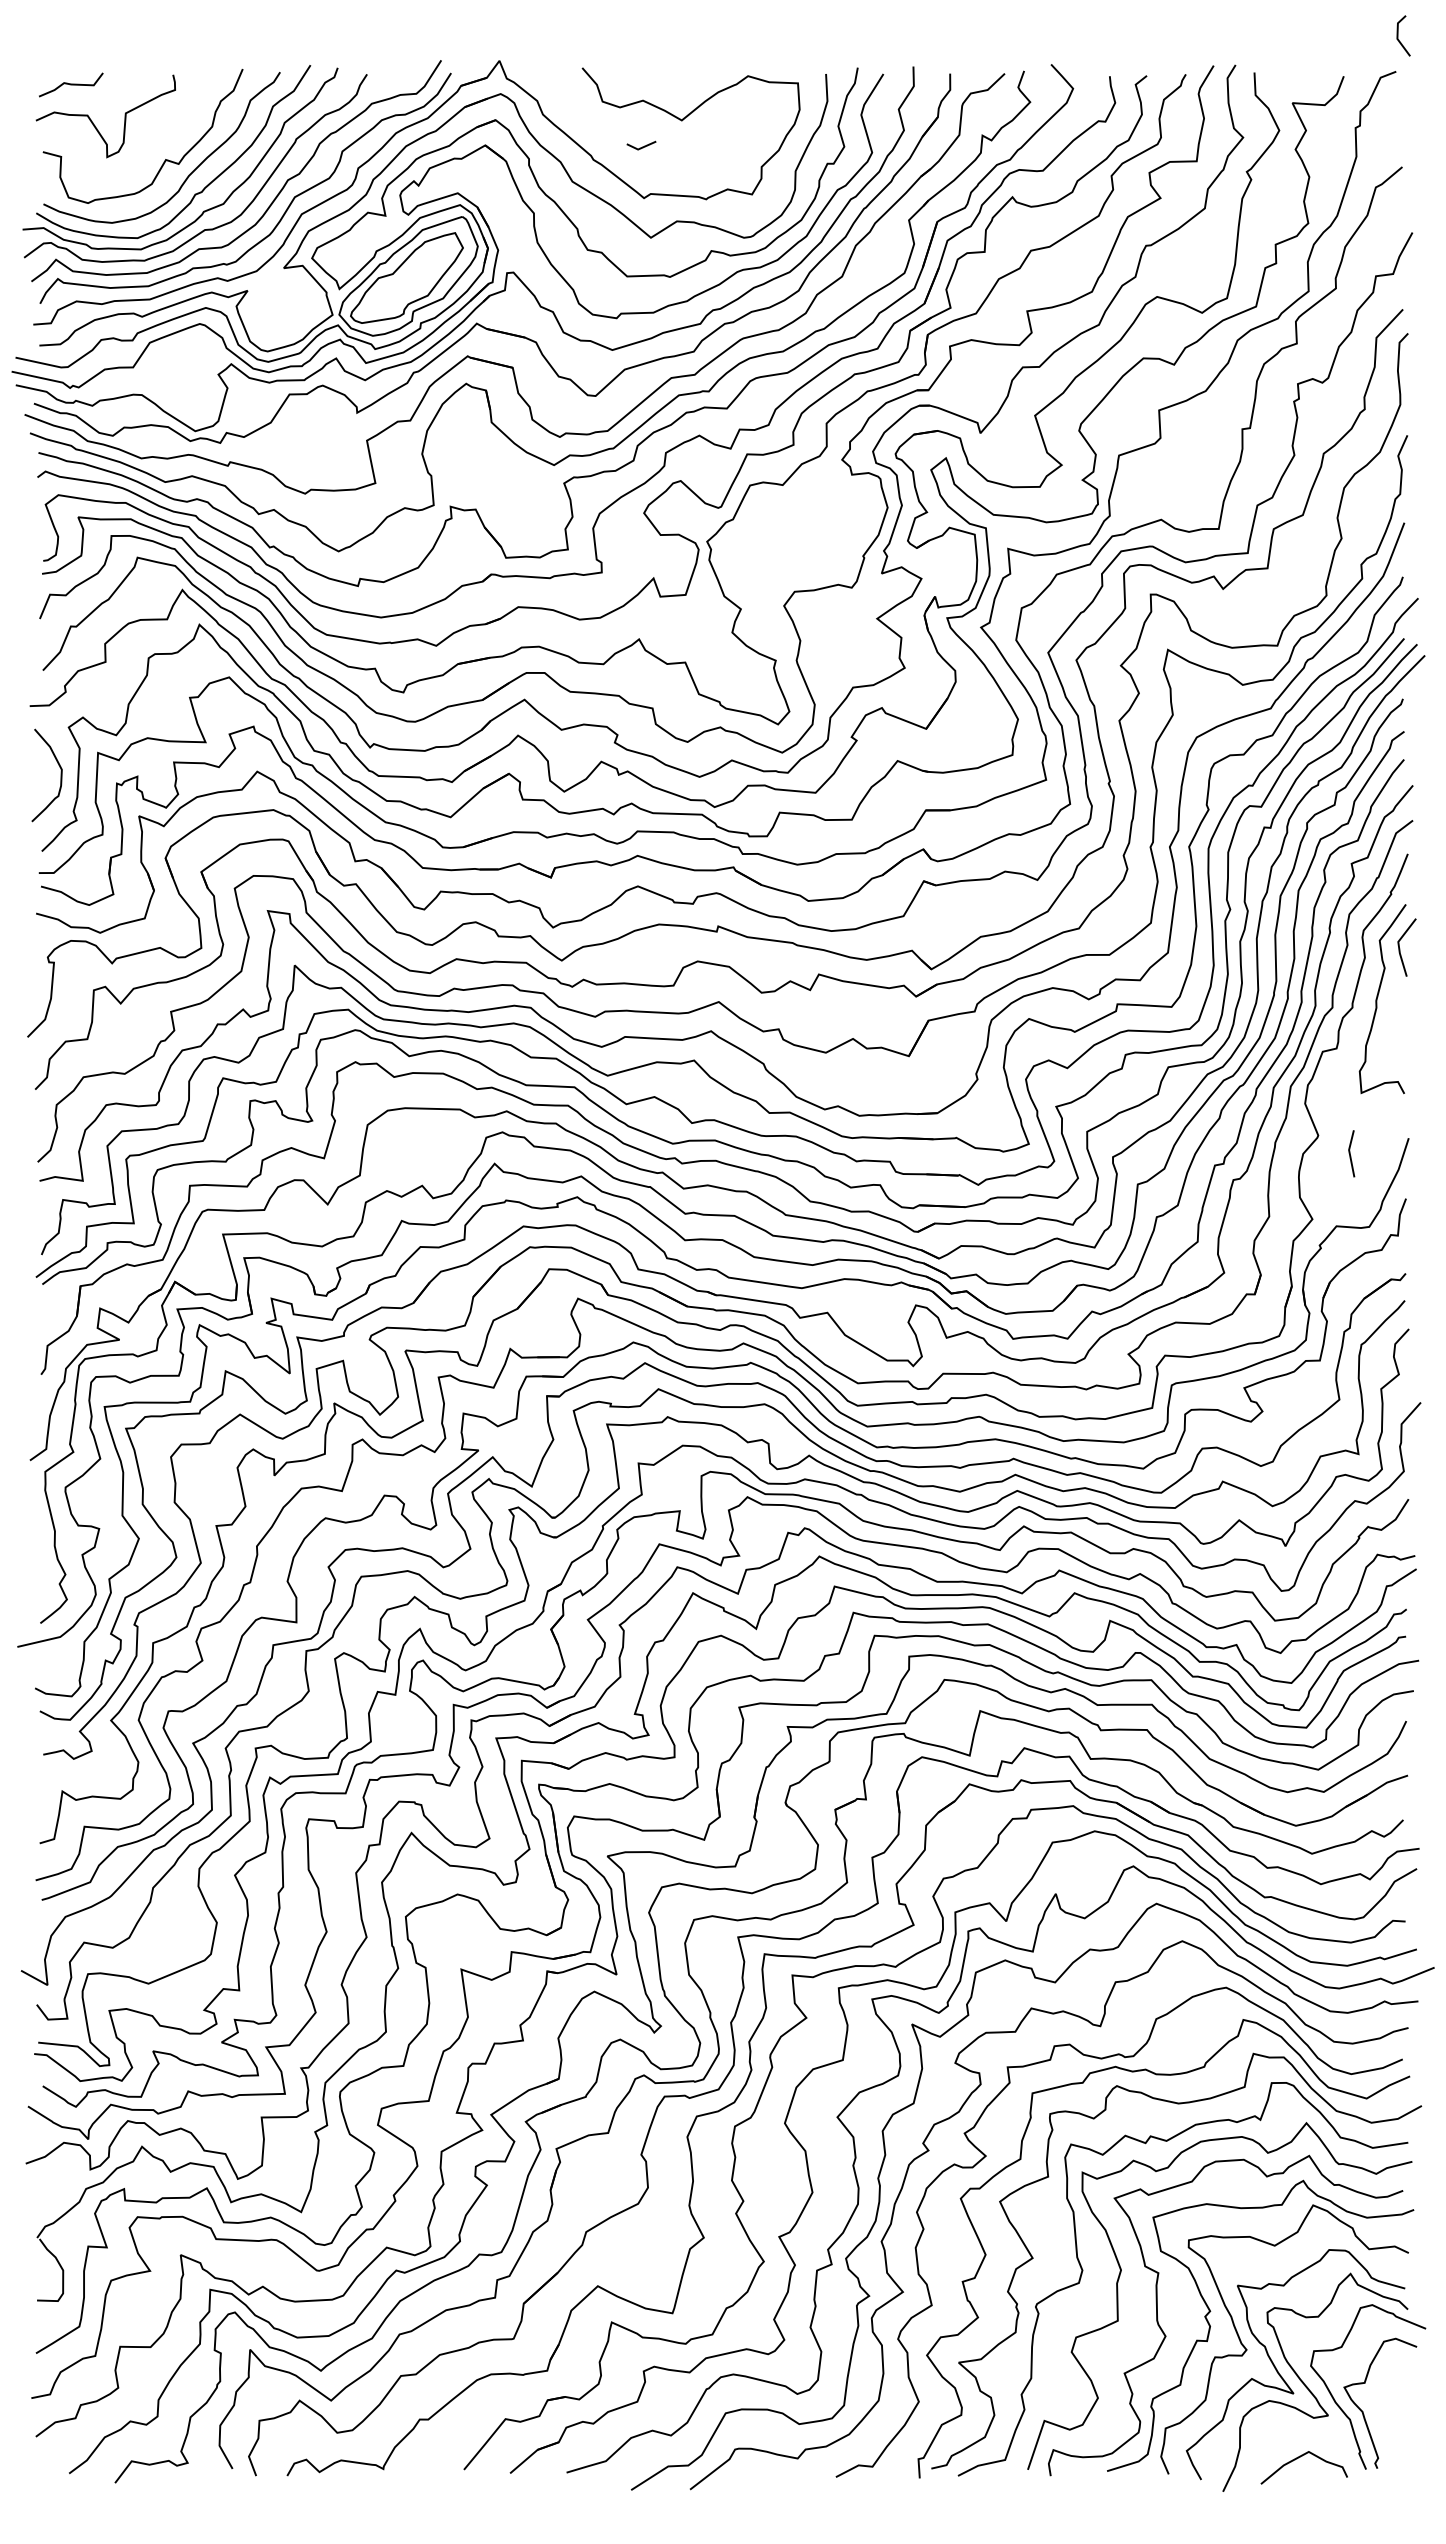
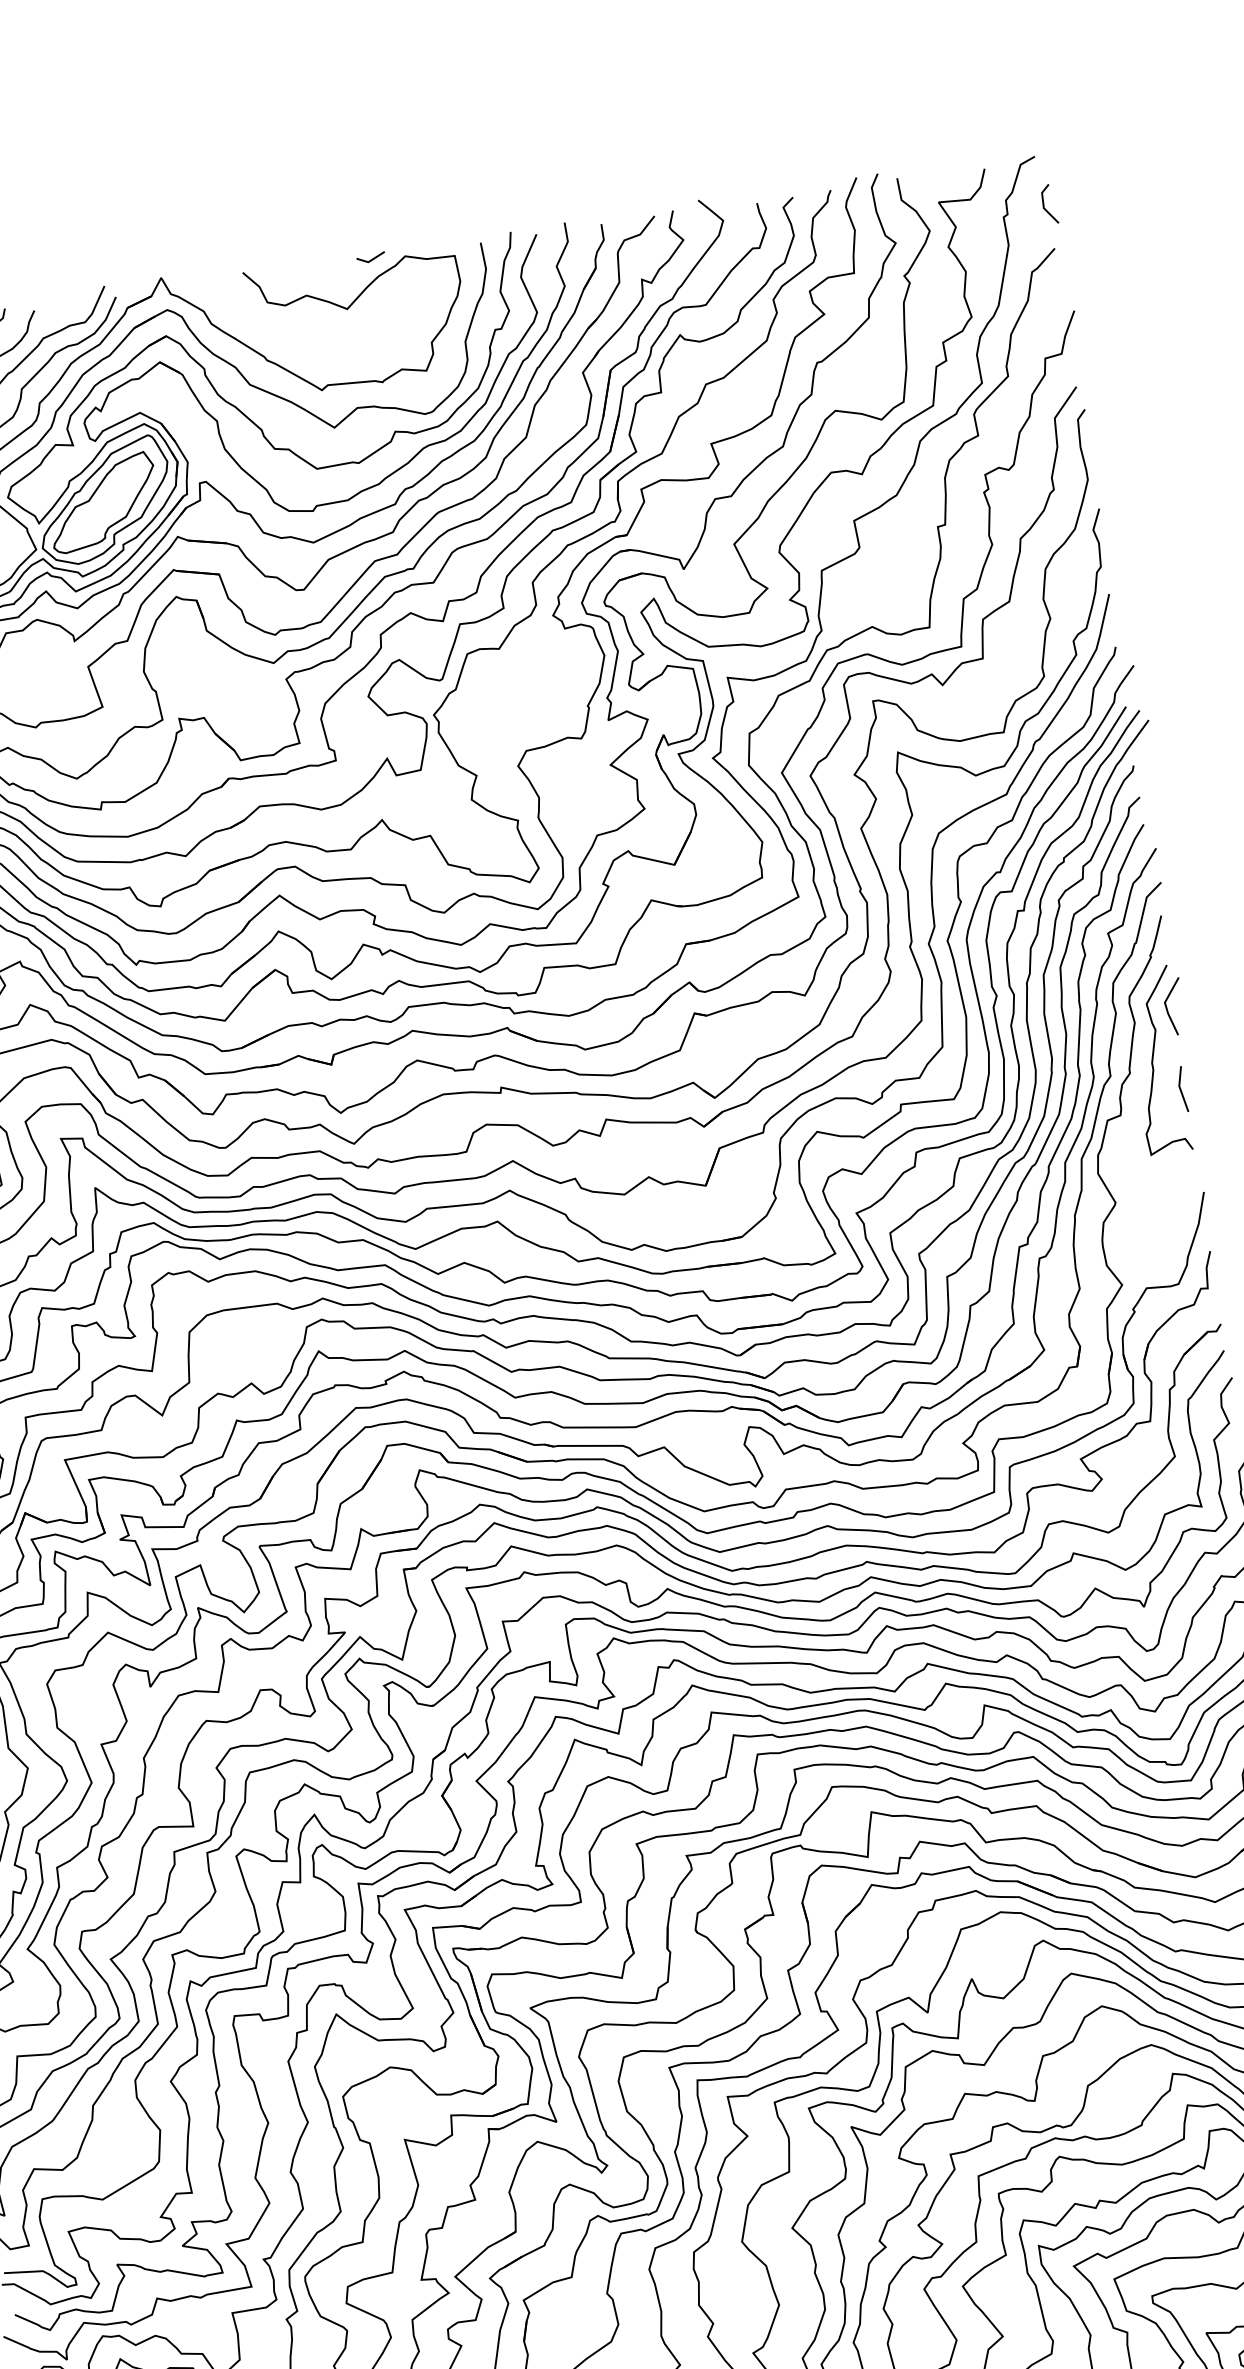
line: (1398, 35) -> (1044, 204), moved
line: (642, 146) -> (372, 258), moved
line: (1350, 1153) -> (1181, 1089), moved

